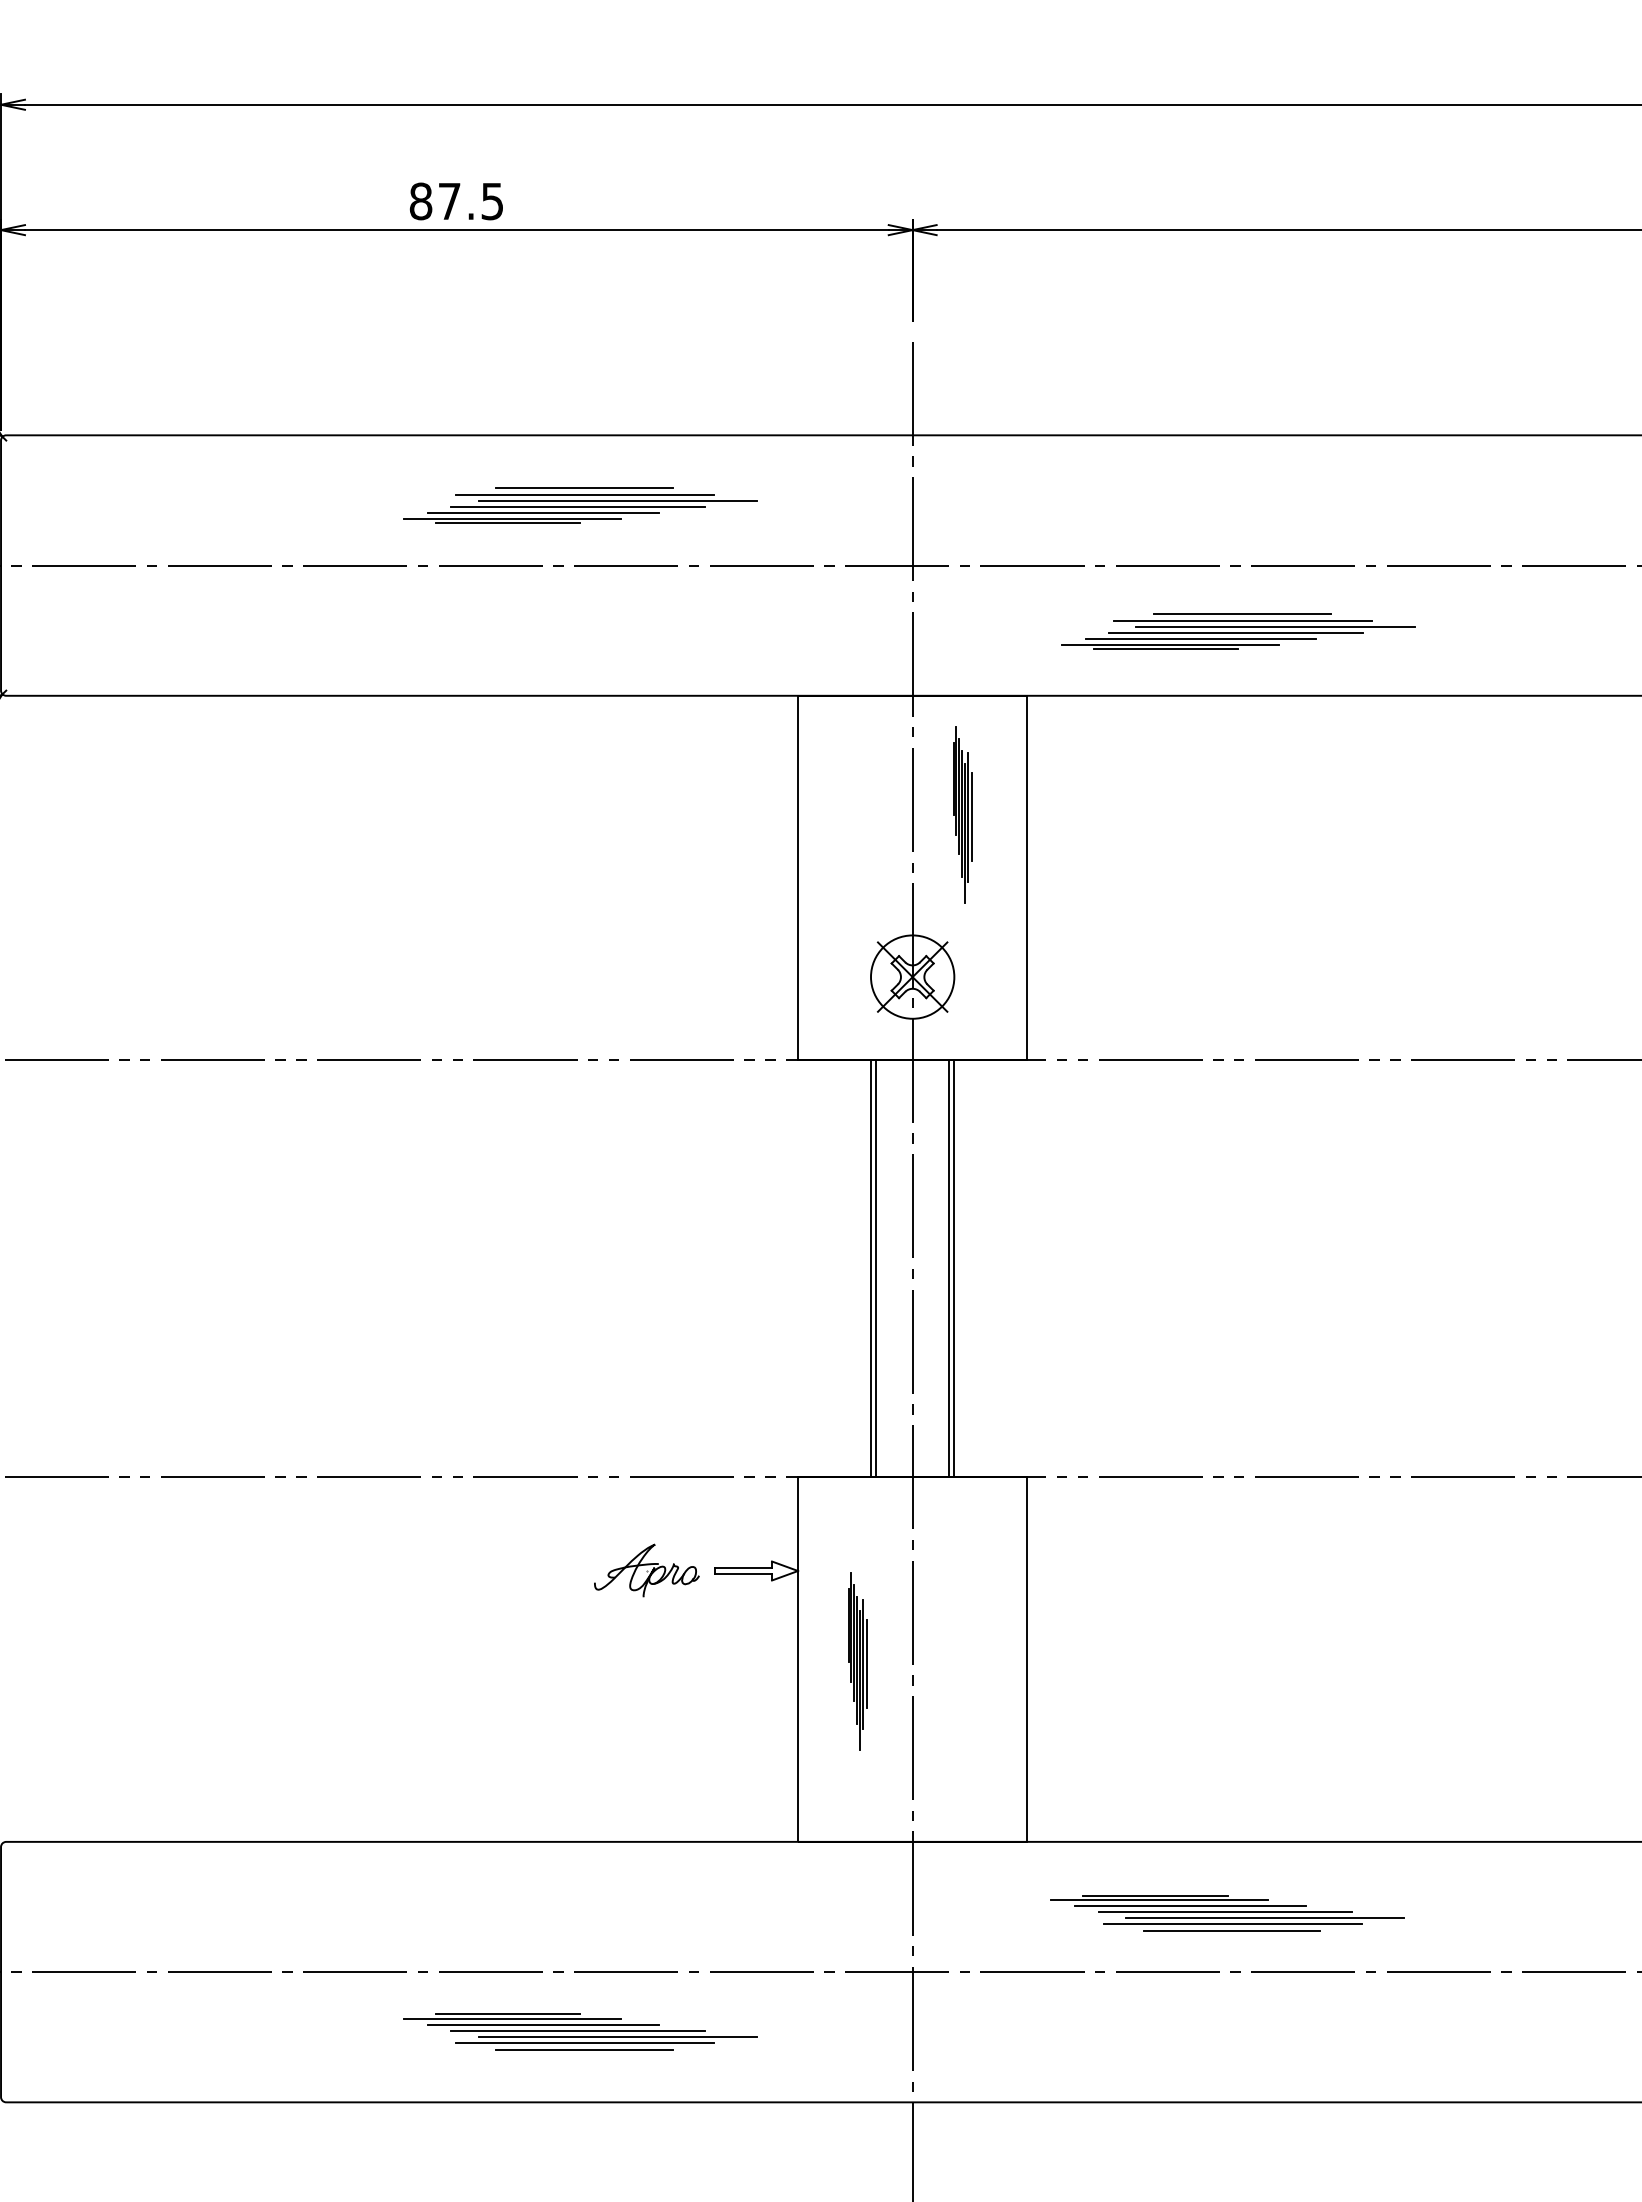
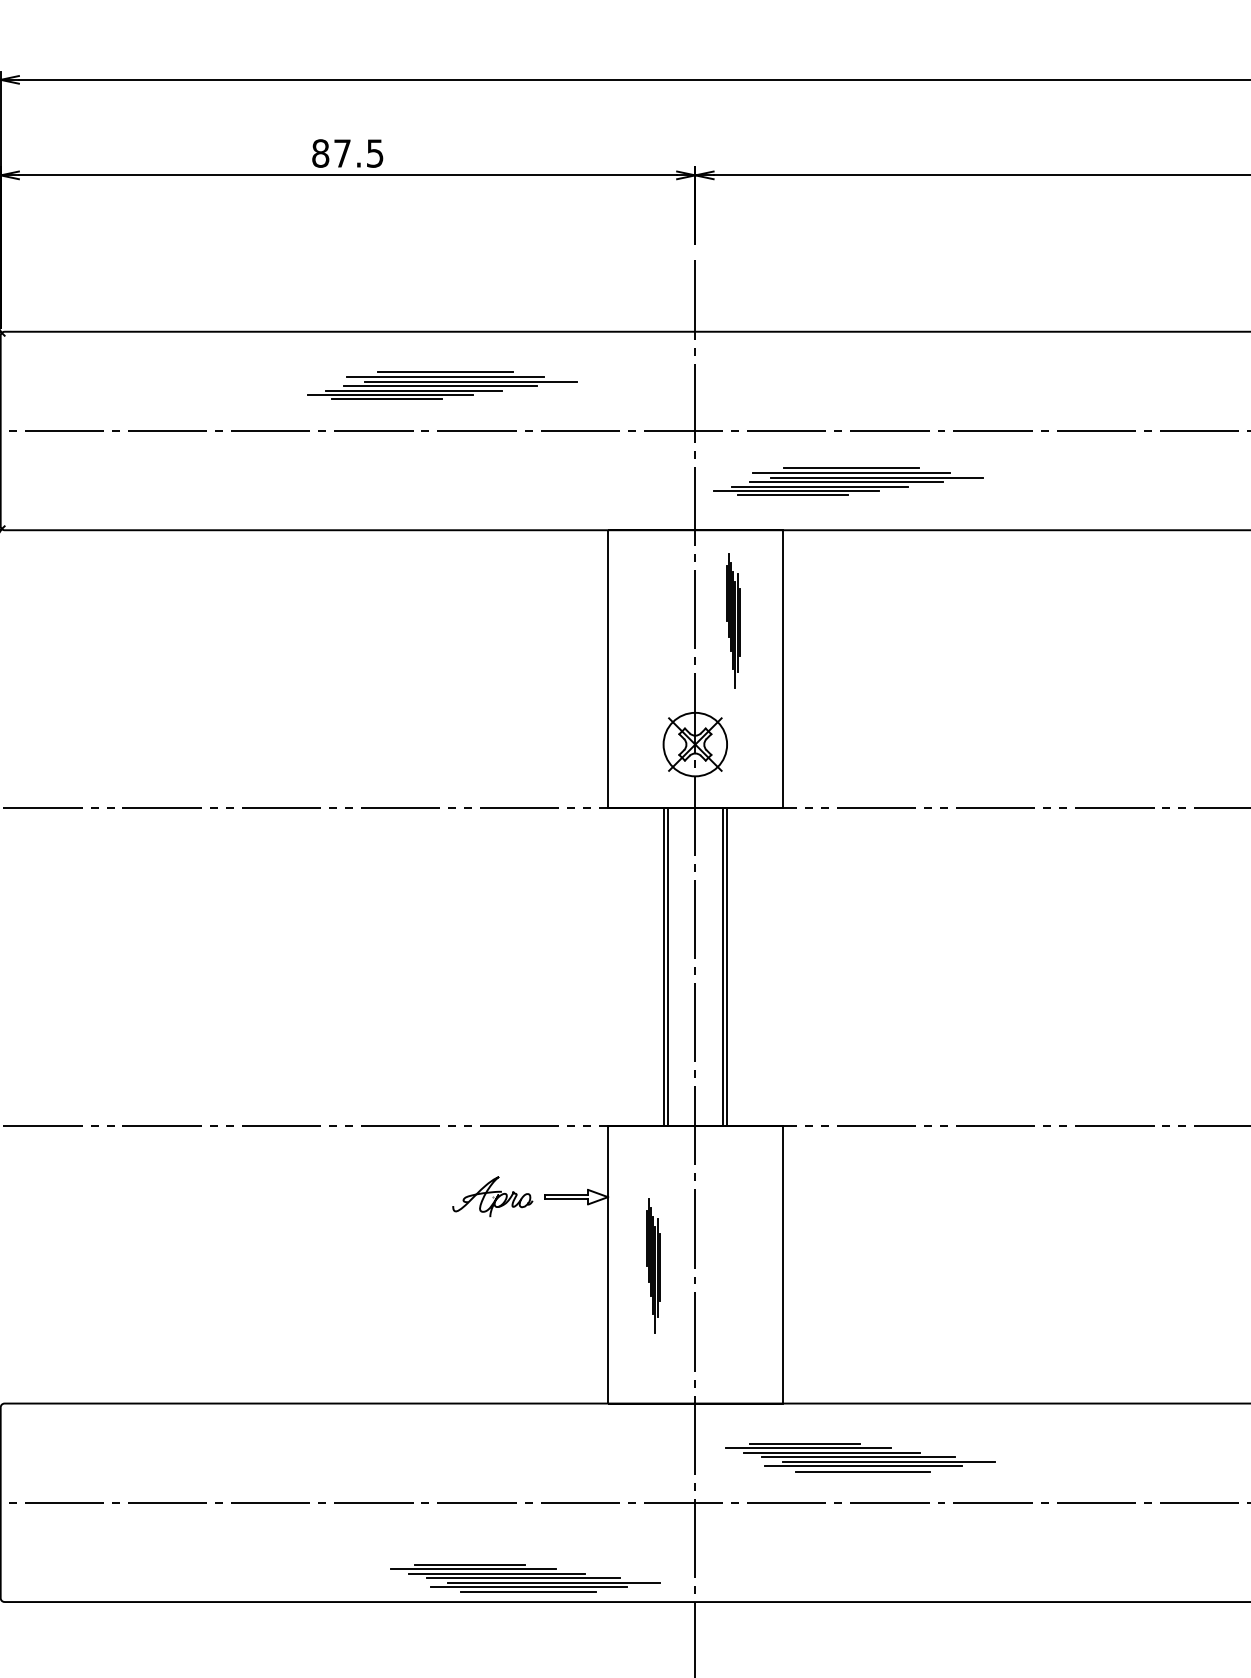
part: (1238, 631) -> (848, 481), moved
part: (1227, 1913) -> (859, 1458), moved
part: (580, 2031) -> (525, 1578), moved

